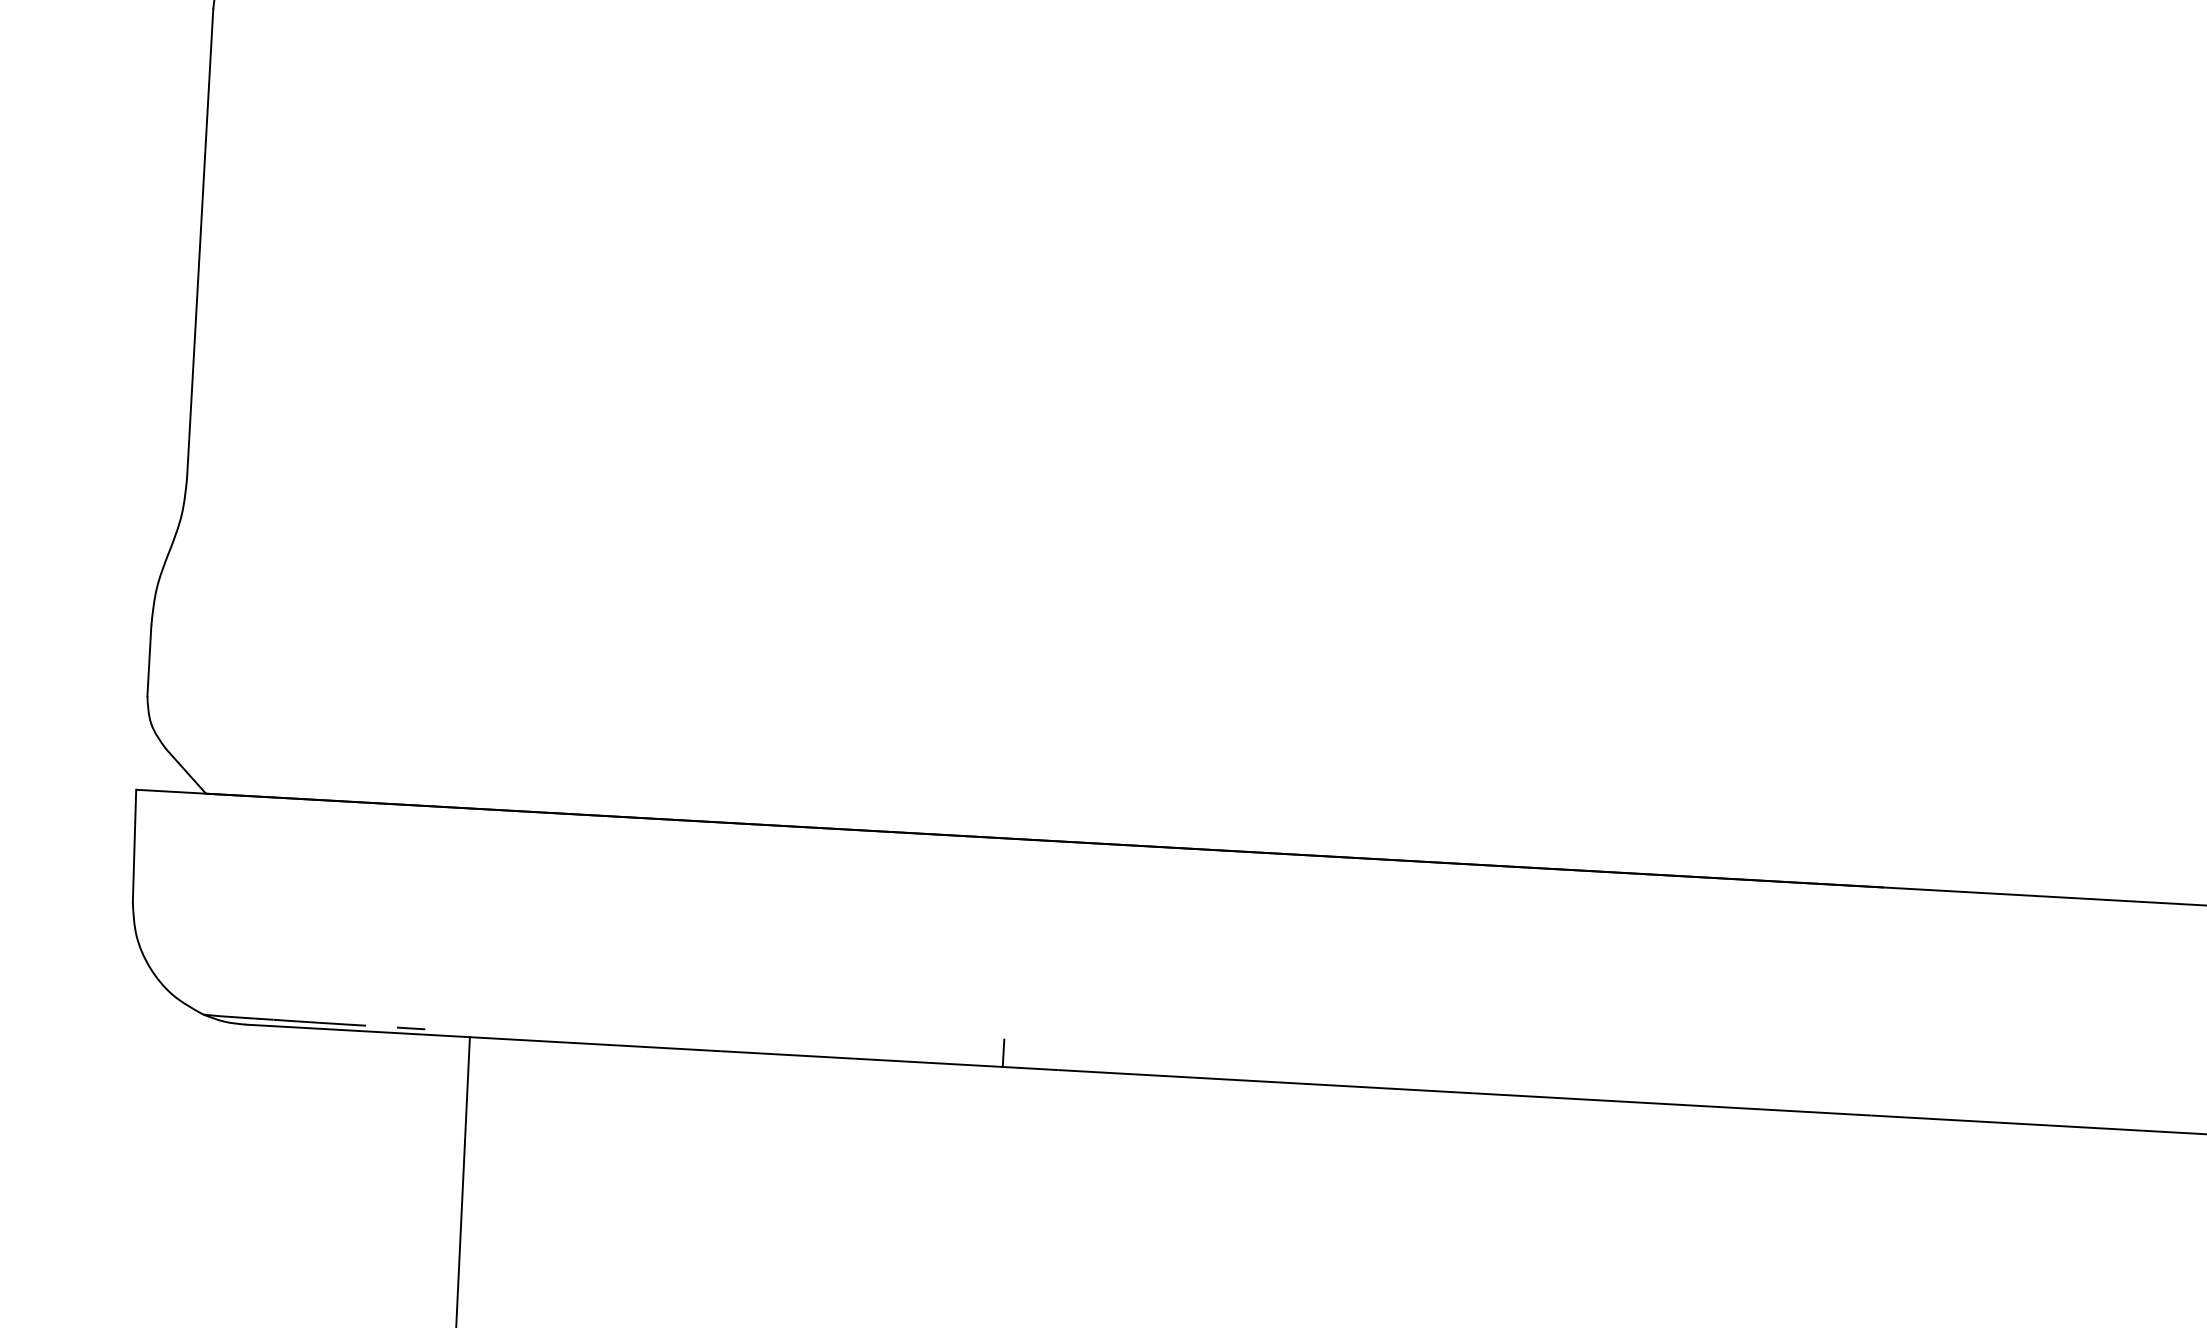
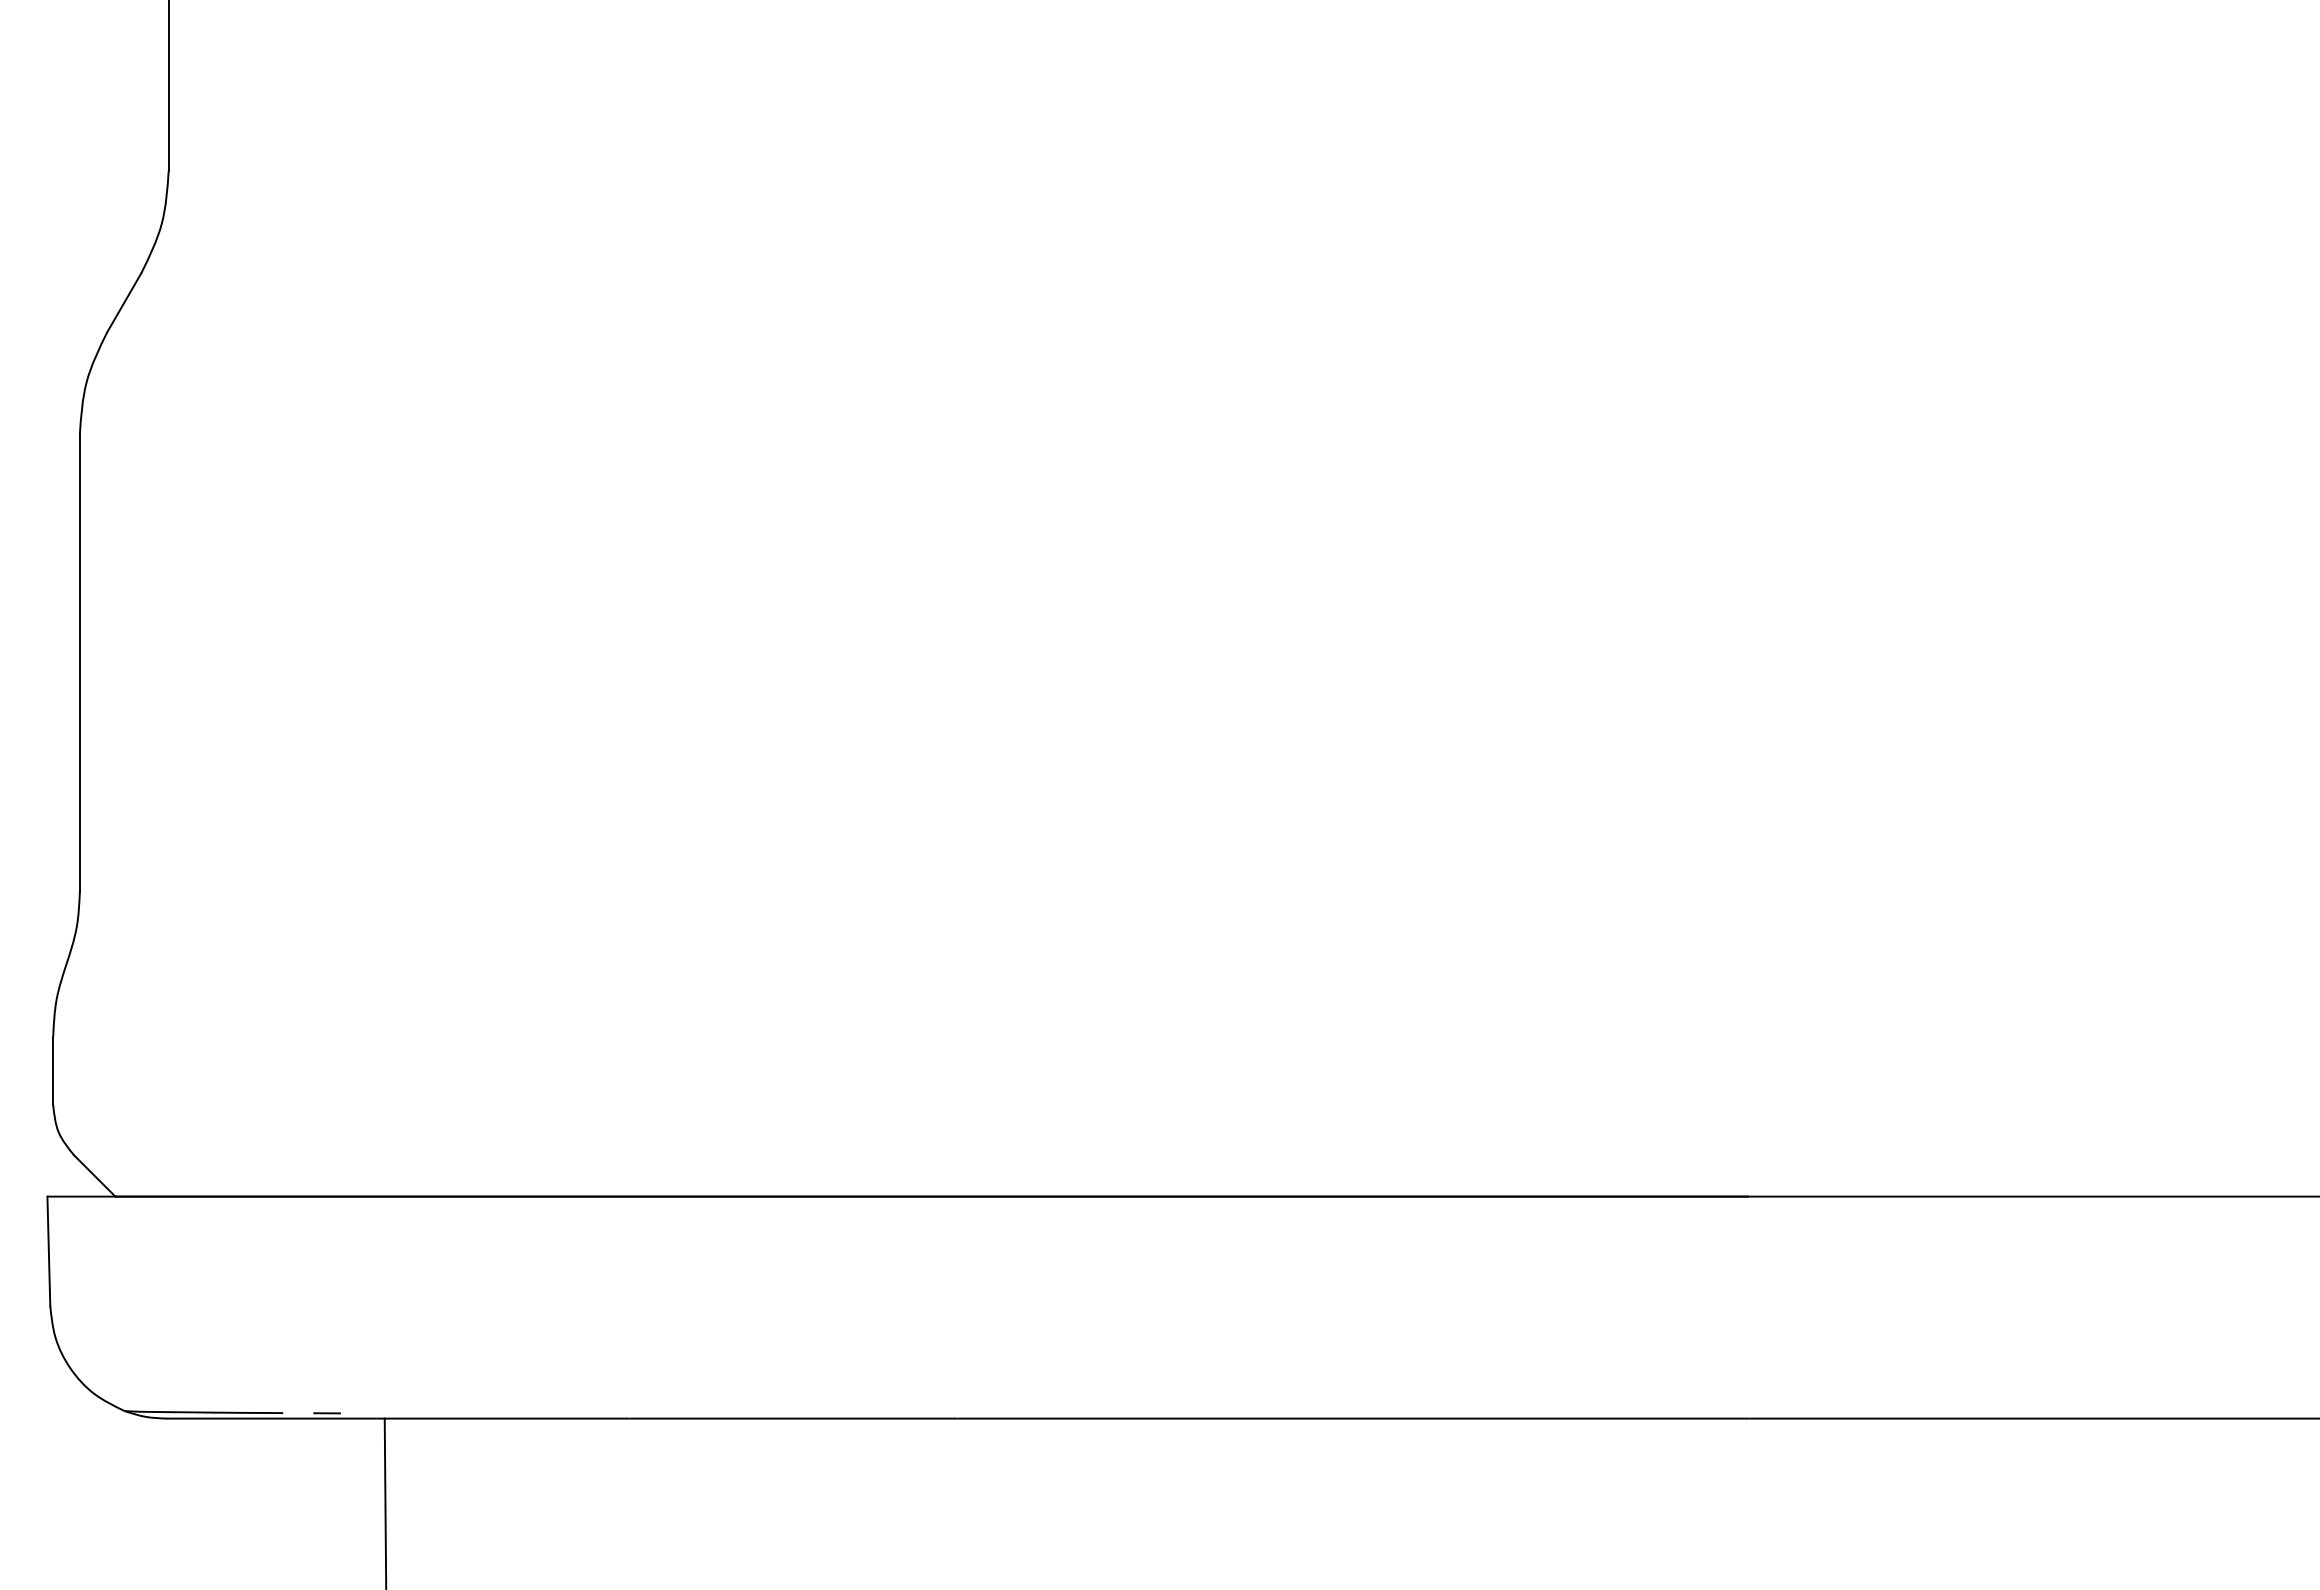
line: (1003, 1052) -> (903, 1404), removed

